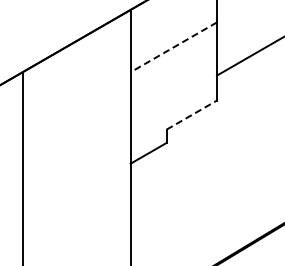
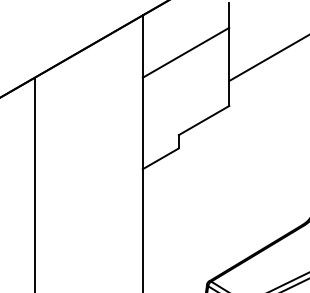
line: (174, 47) -> (186, 52), dashed -> solid
line: (192, 115) -> (204, 120), dashed -> solid

